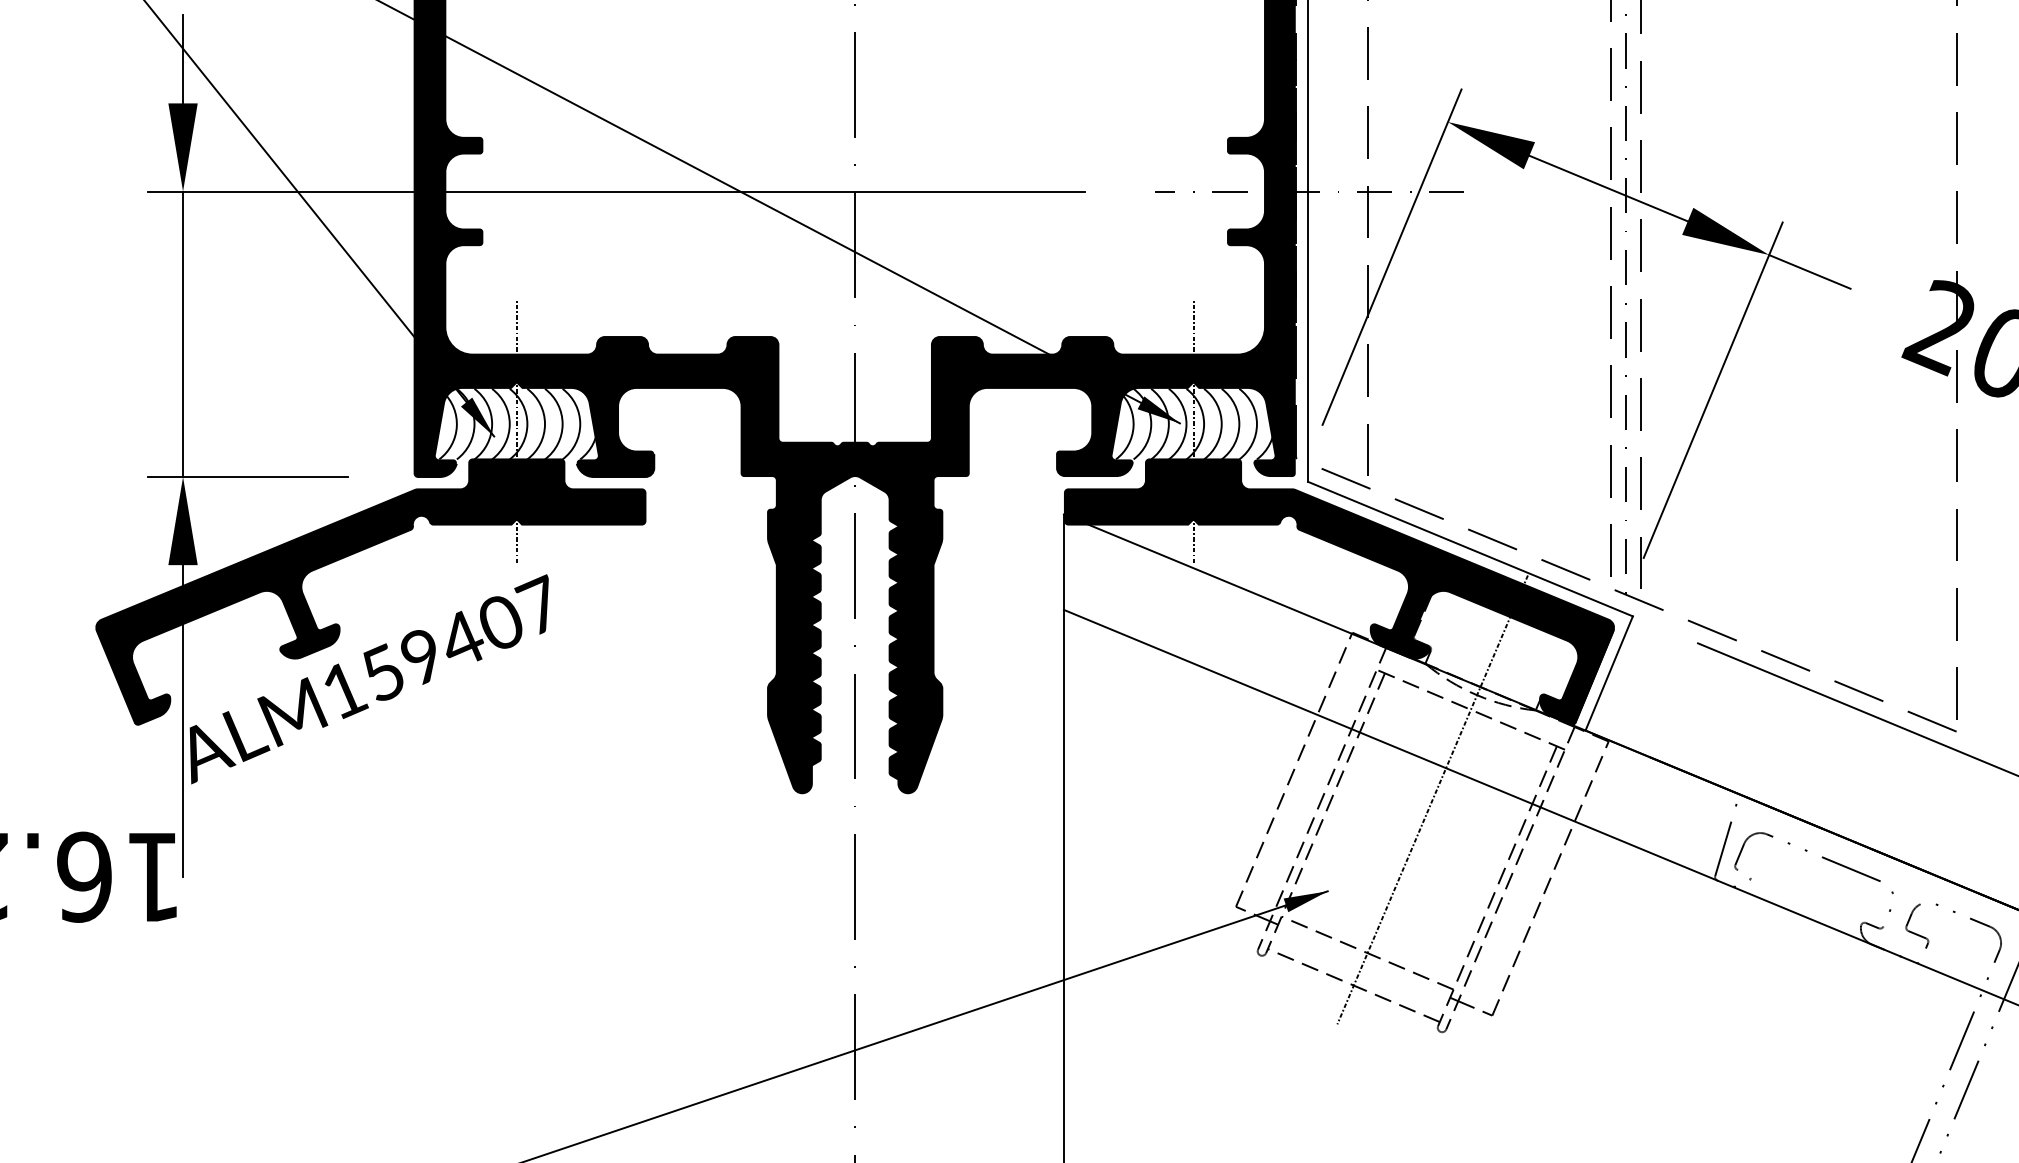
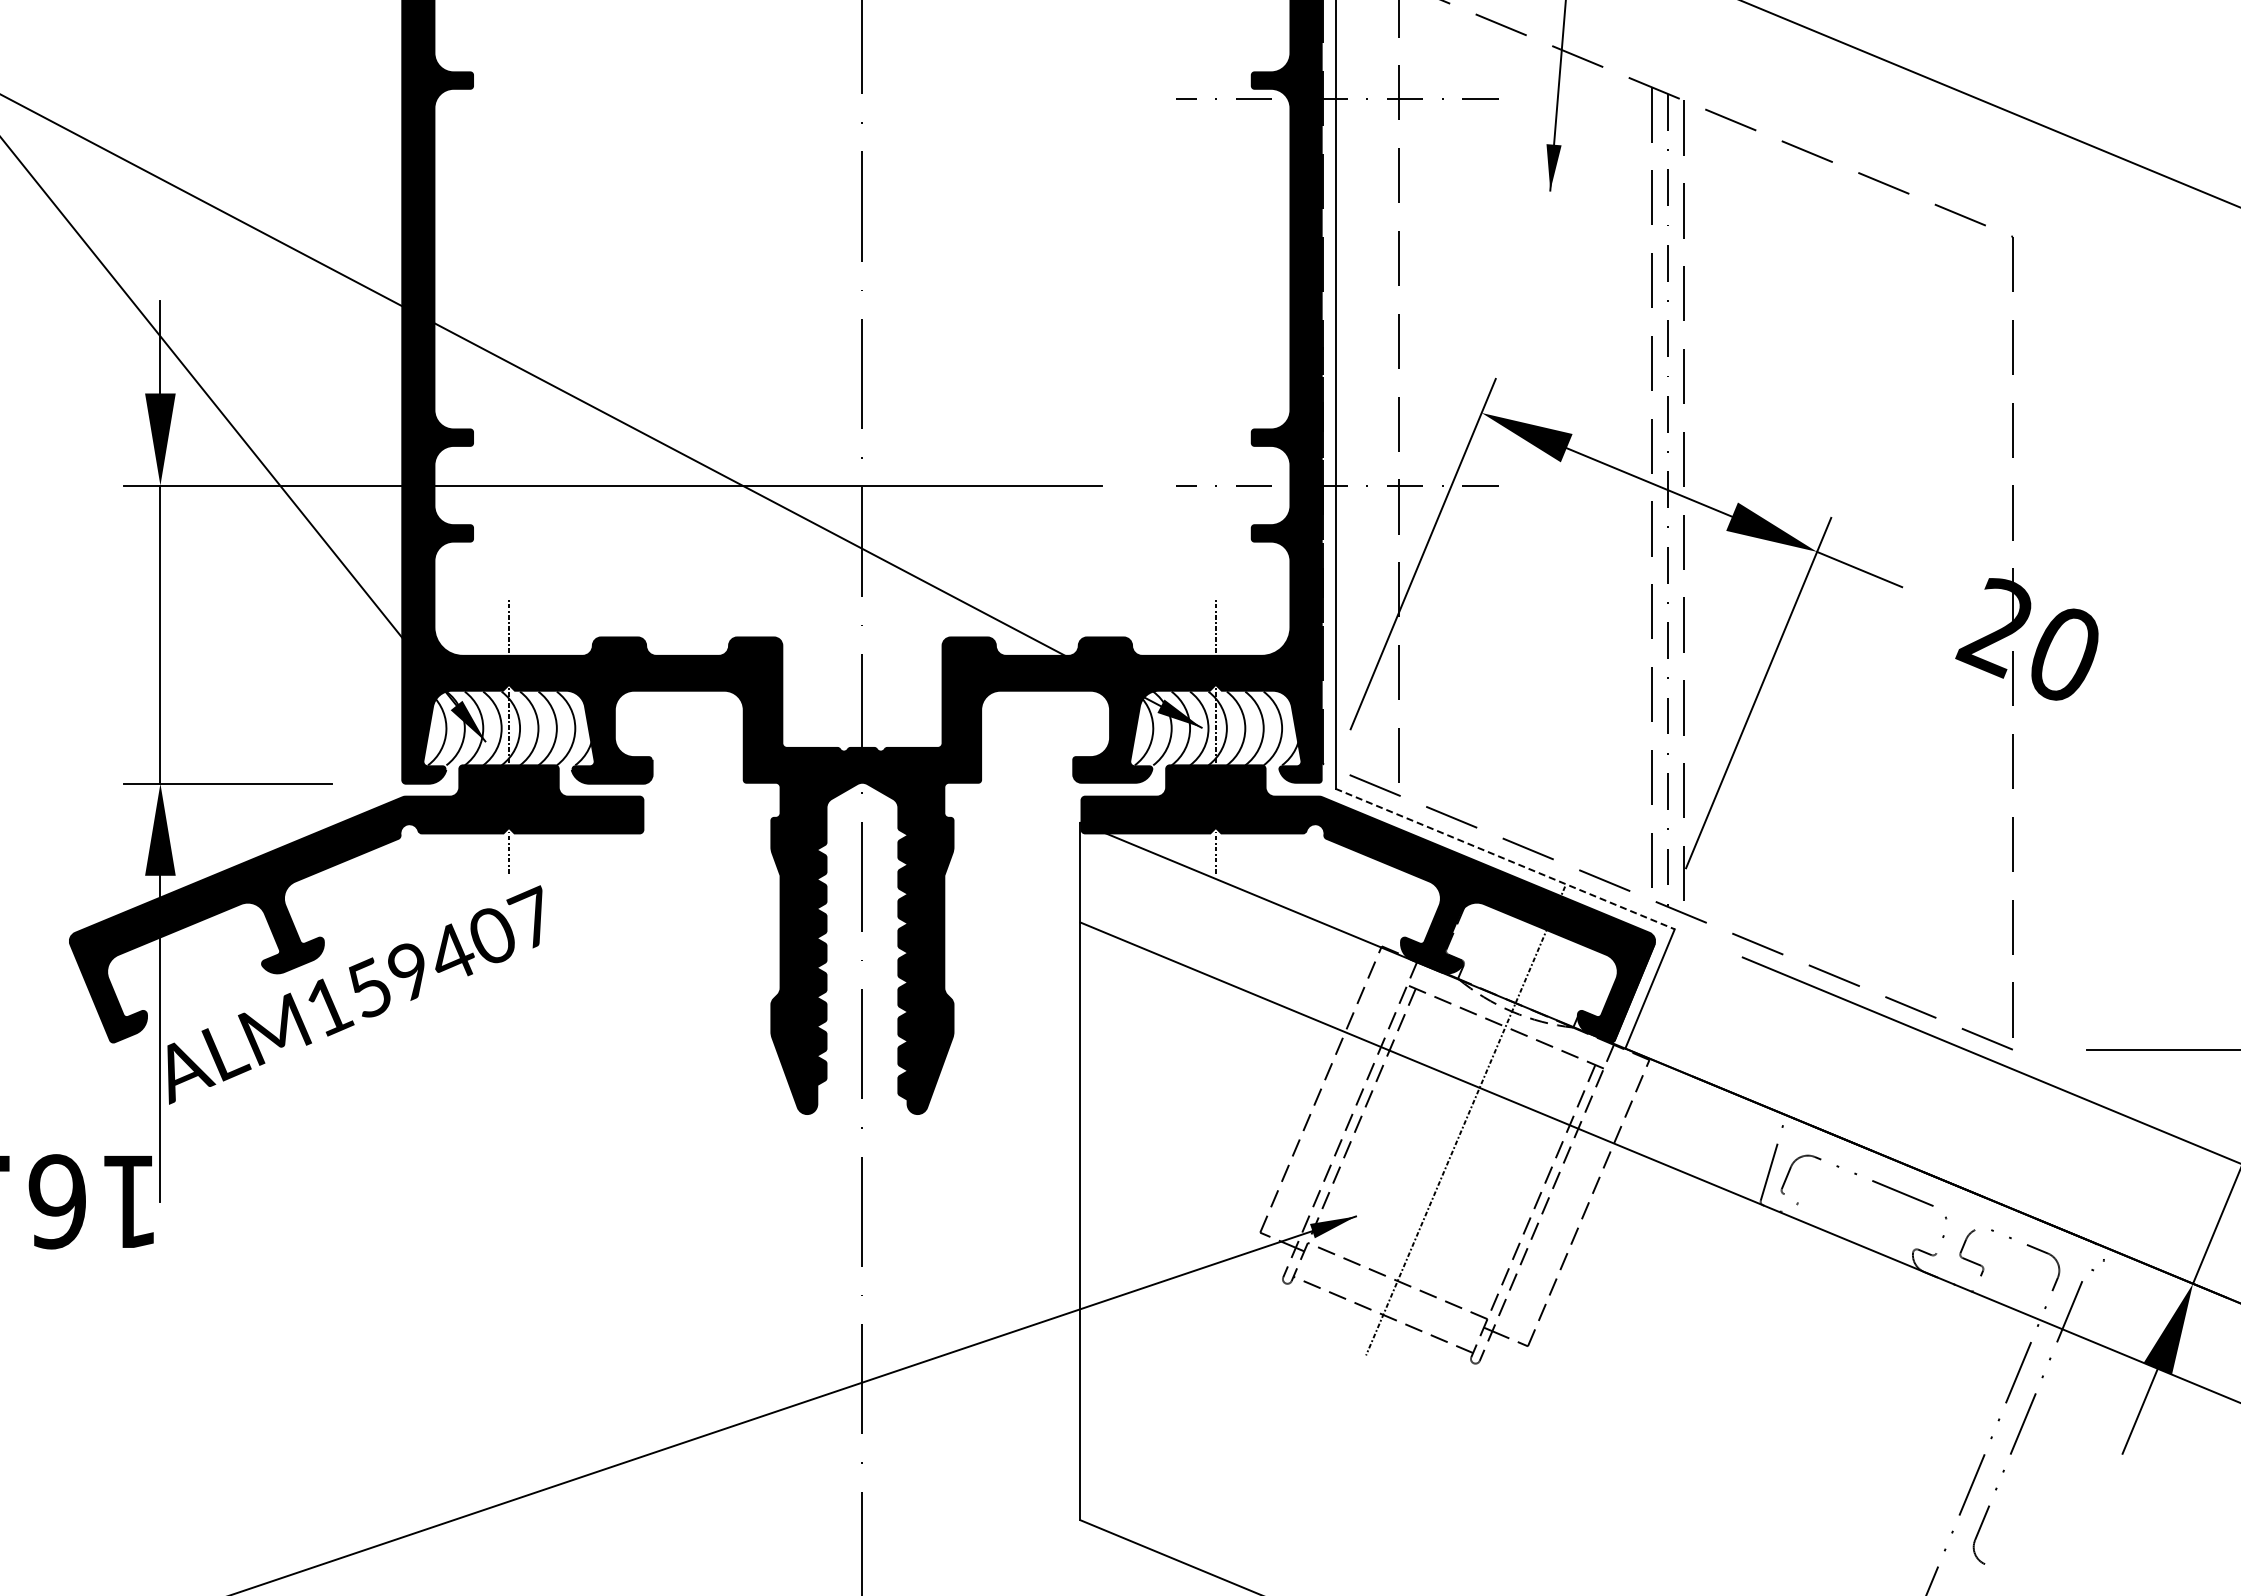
line: (1470, 549) -> (1505, 859), solid -> dashed

